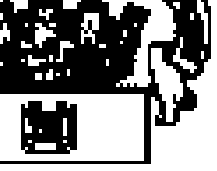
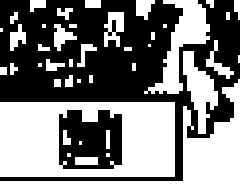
part: (48, 127) -> (89, 139), moved

